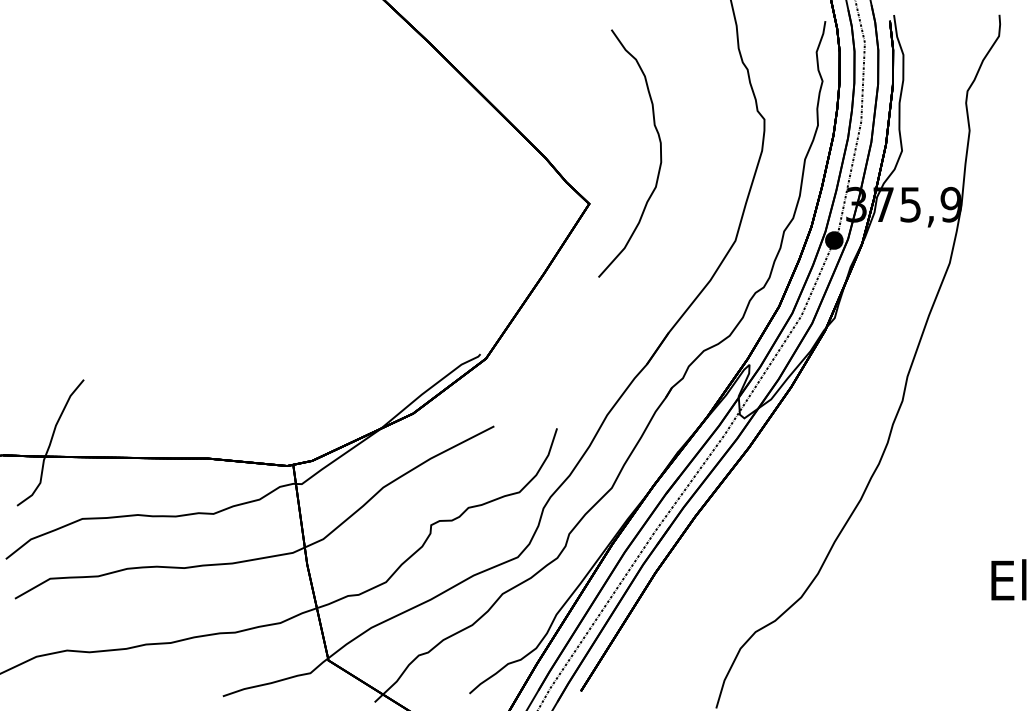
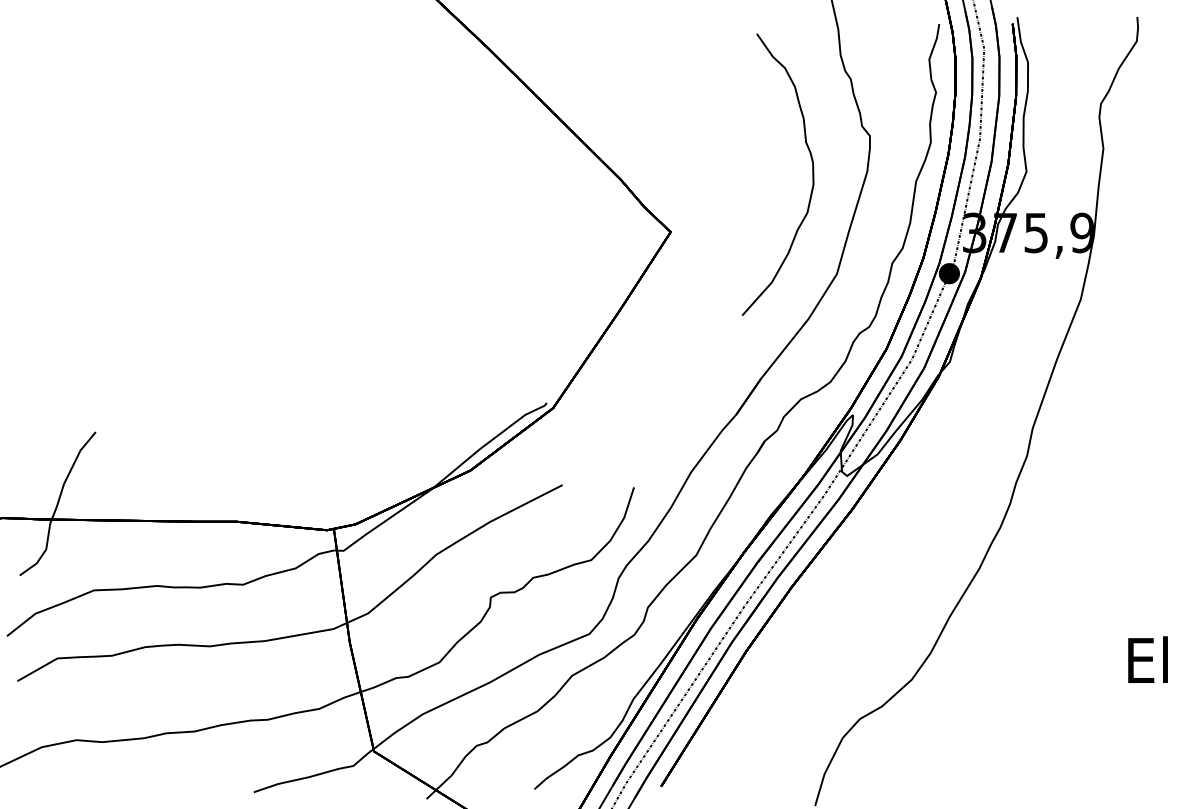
curve: (660, 153) -> (812, 174), moved

